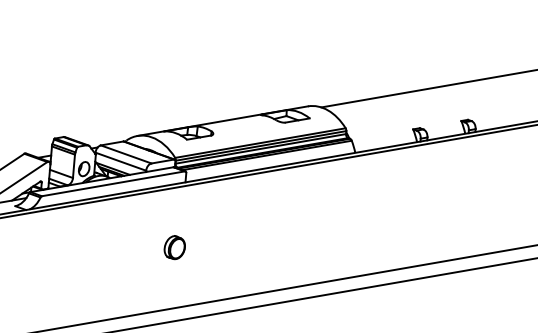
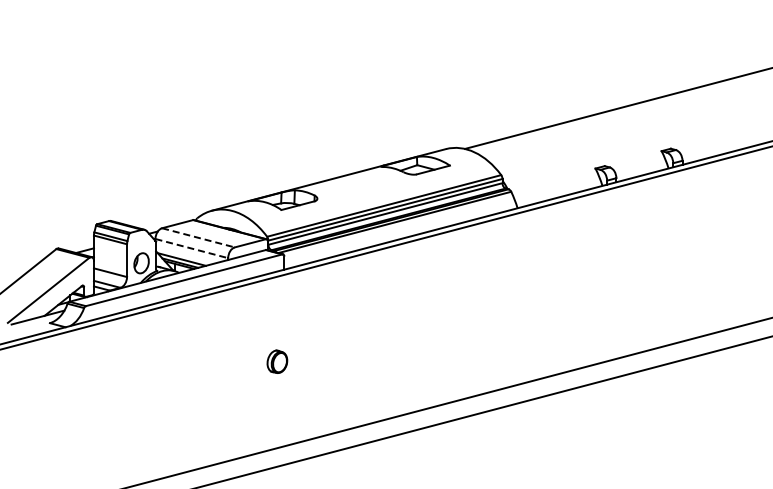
line: (126, 154) -> (198, 237), solid -> dashed
line: (120, 161) -> (191, 248), solid -> dashed
part: (174, 247) -> (277, 361), size x0.7

